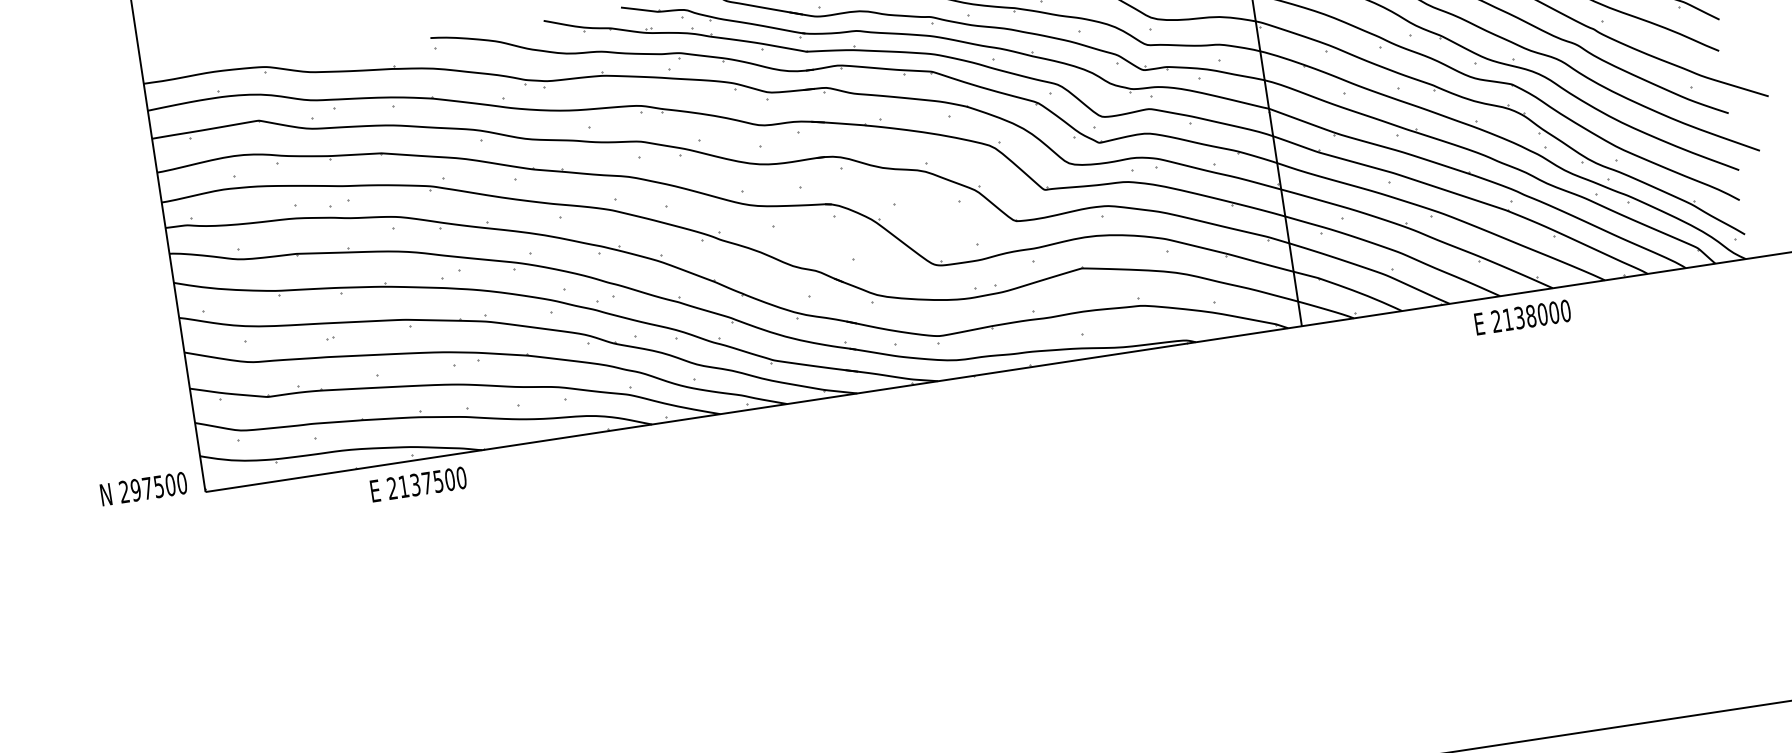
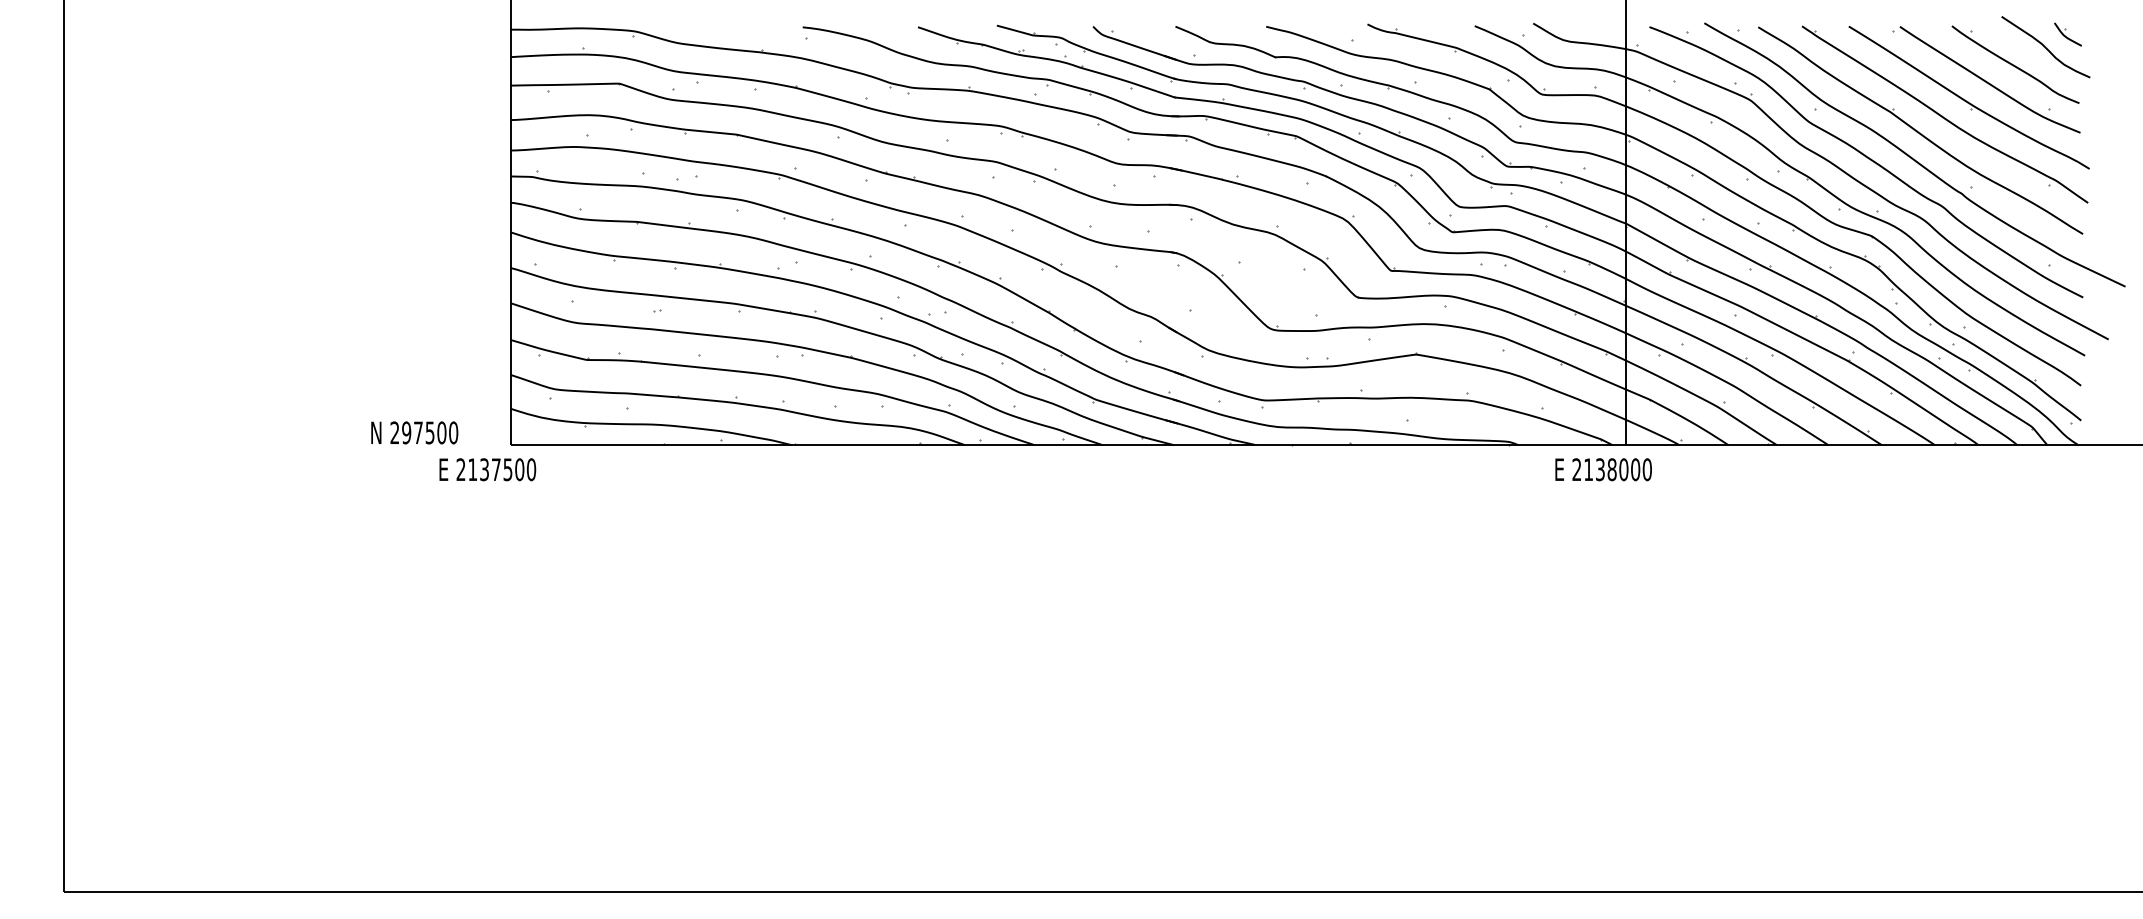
text: (1522, 317) -> (1603, 469), moved
text: (418, 484) -> (487, 469), moved
text: (143, 488) -> (414, 432), moved

